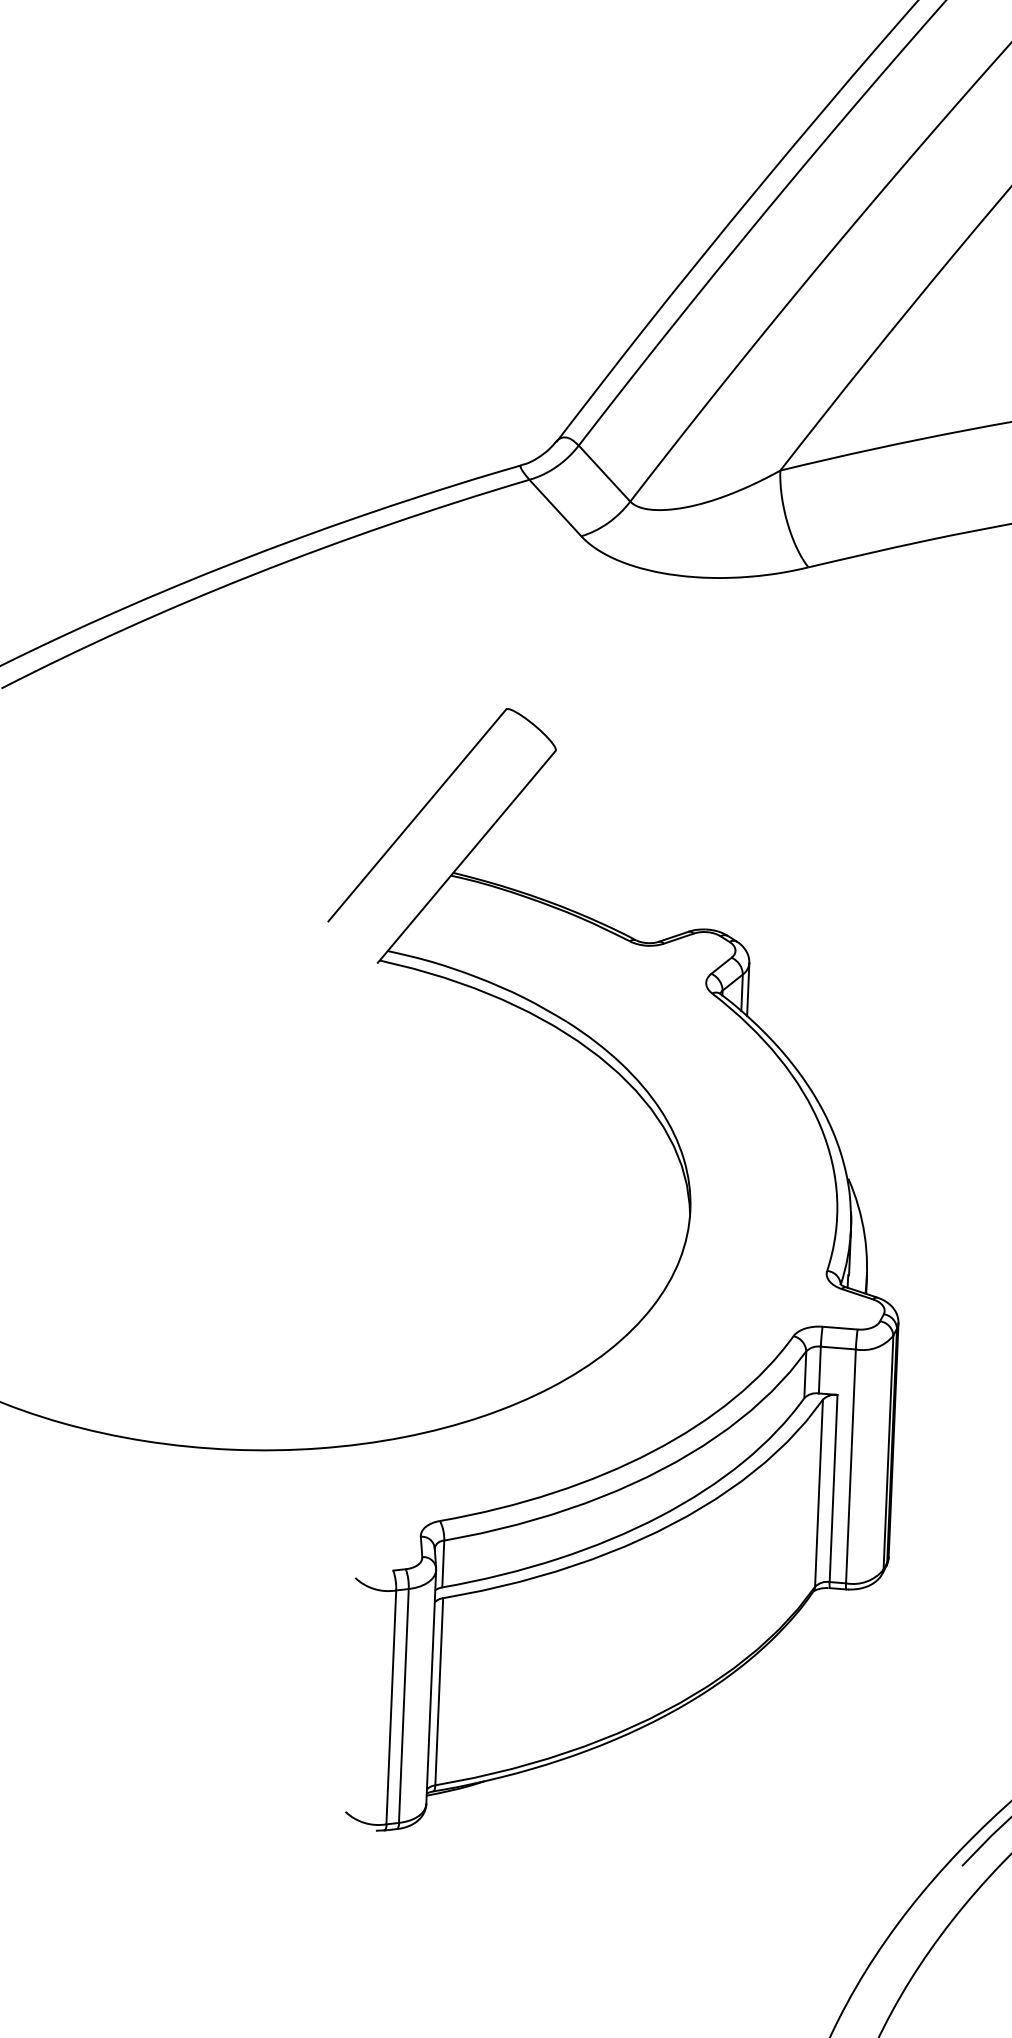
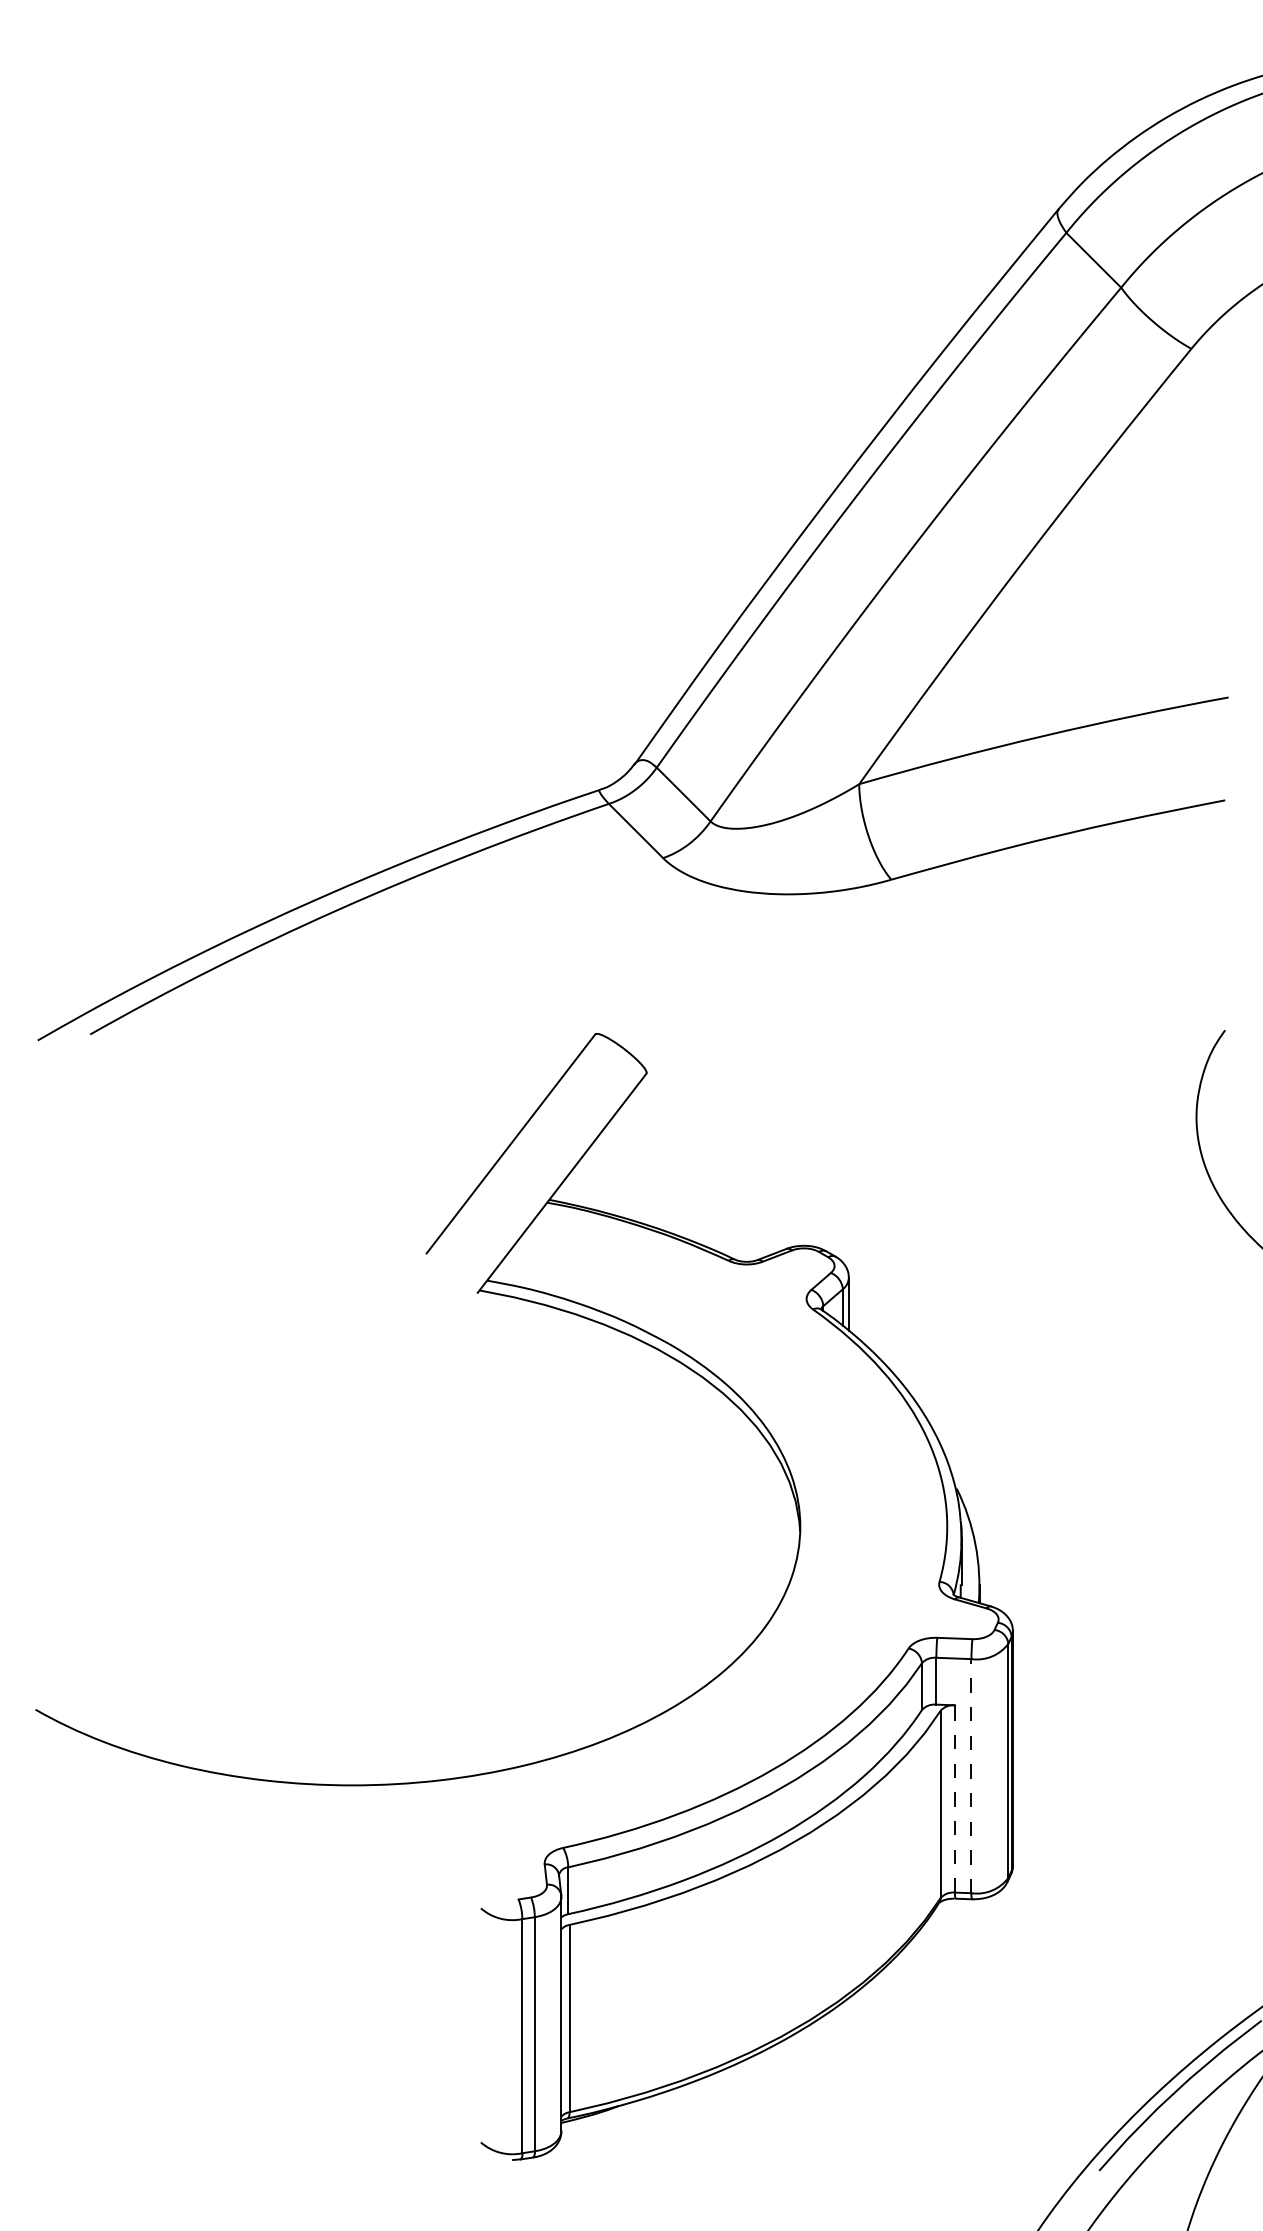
line: (851, 1465) -> (971, 1775), solid -> dashed
line: (834, 1488) -> (955, 1798), solid -> dashed

